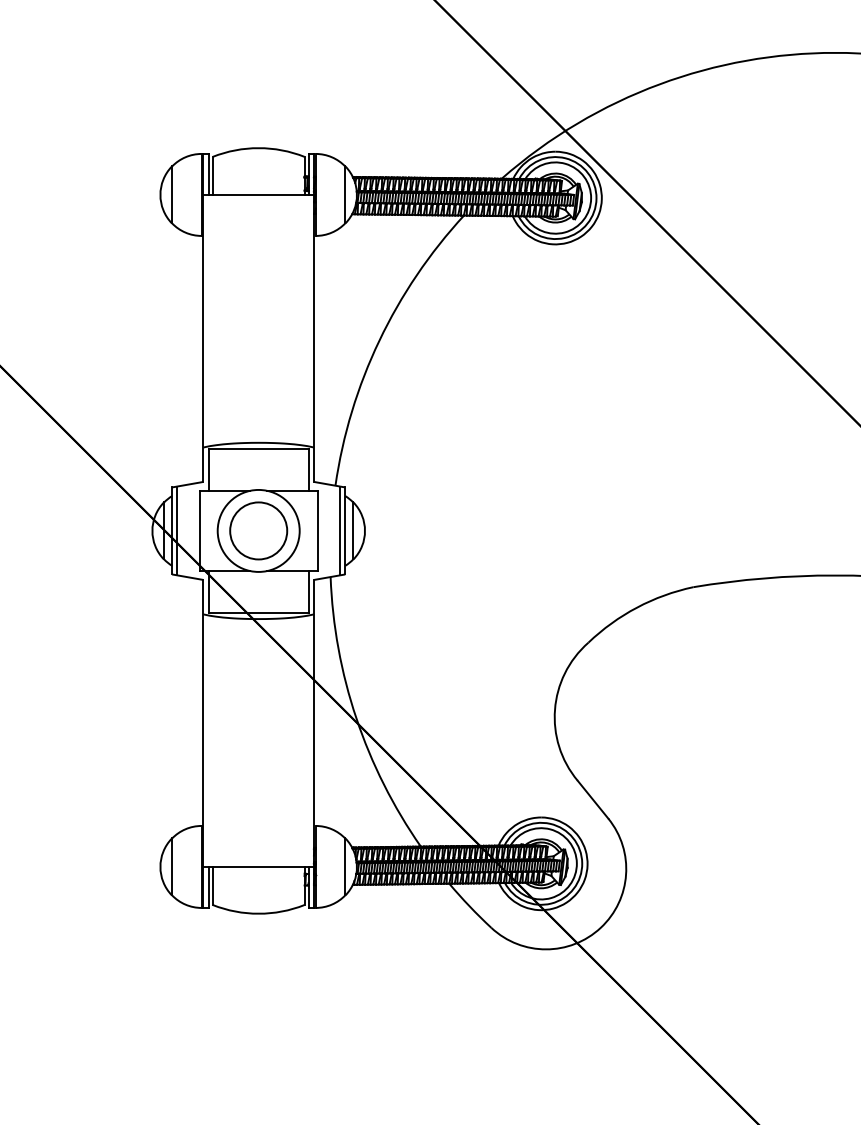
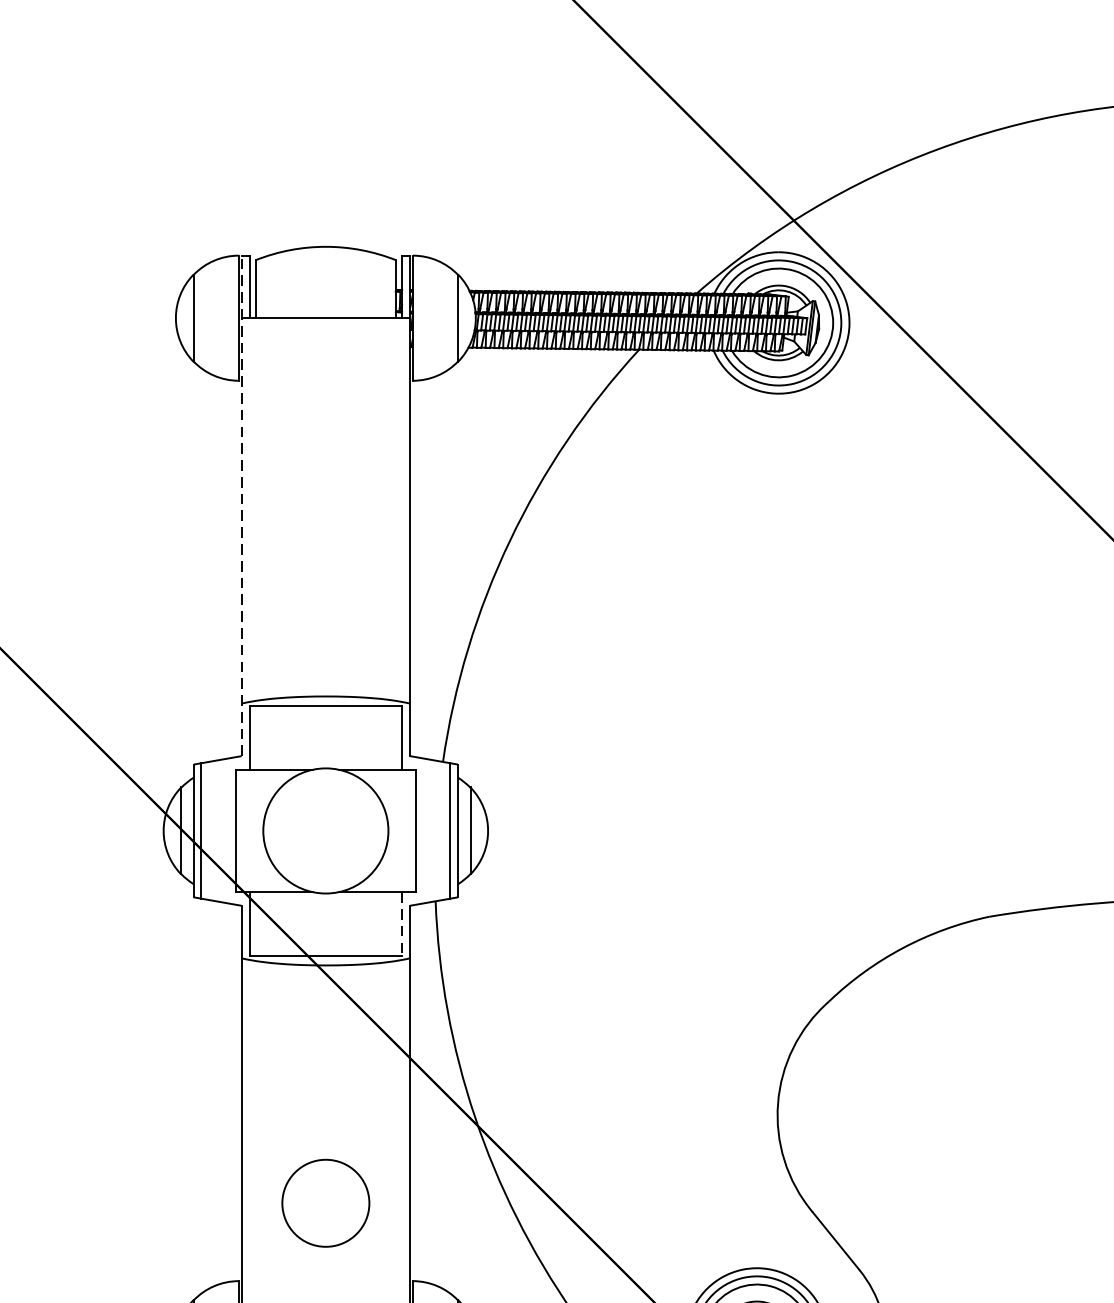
line: (203, 317) -> (241, 505), solid -> dashed
circle: (258, 530) -> (325, 1202), moved
line: (308, 591) -> (401, 923), solid -> dashed

